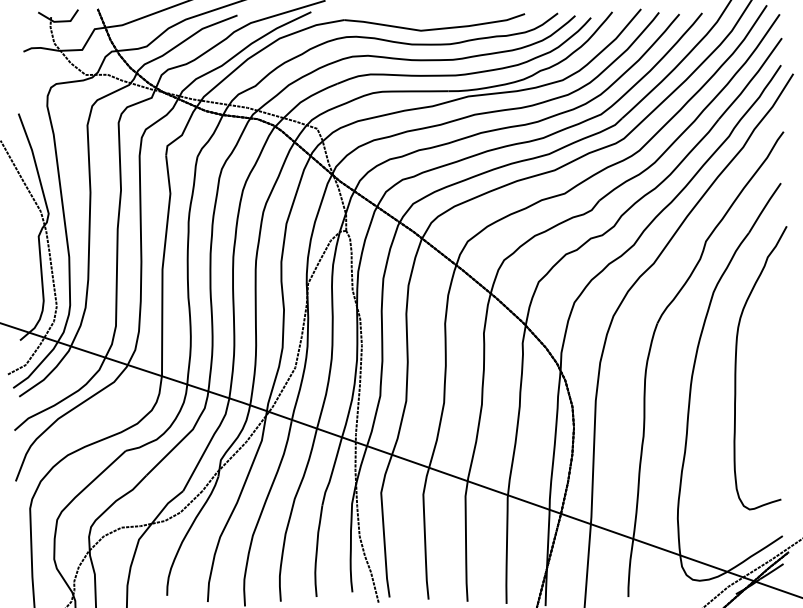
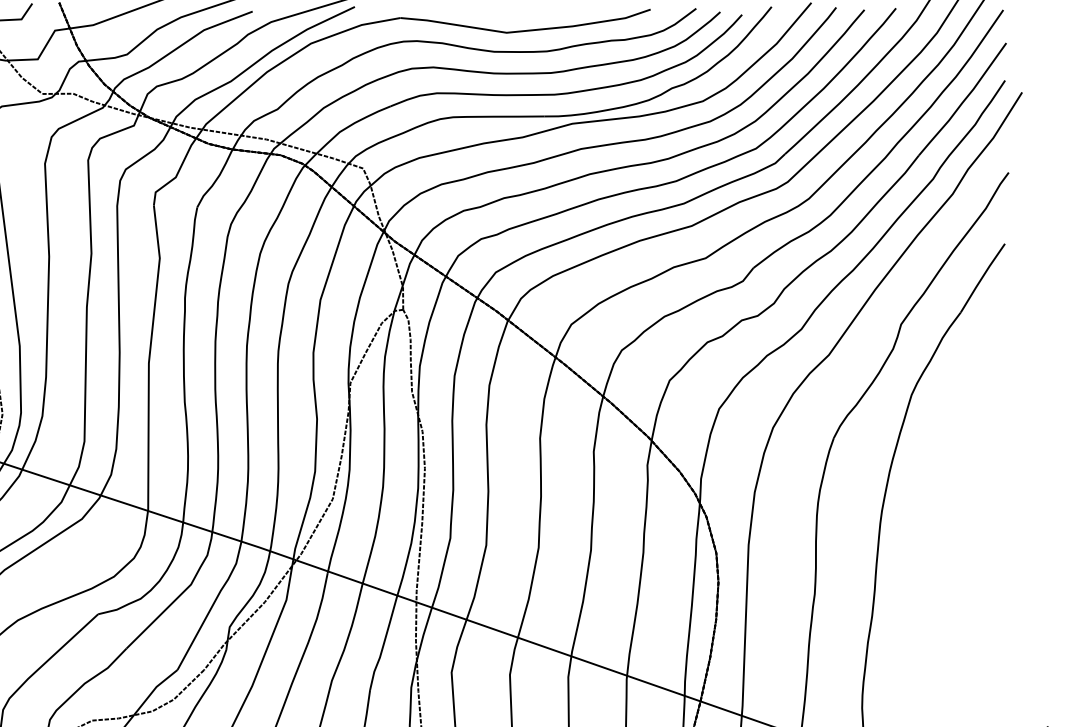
curve: (736, 368) -> (943, 500), removed

